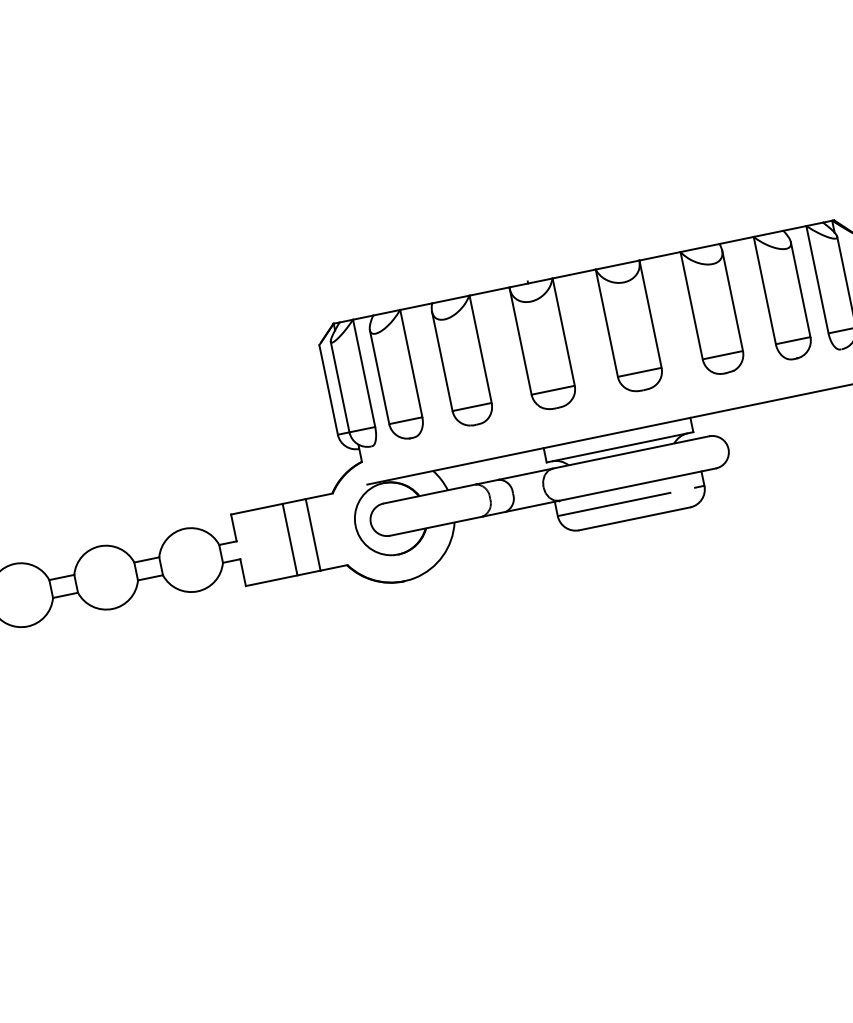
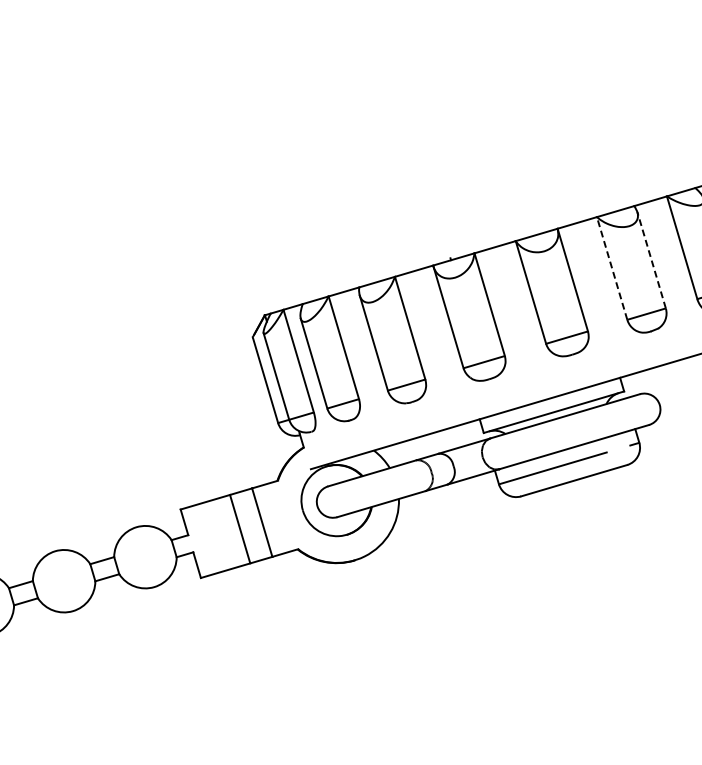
line: (732, 300) -> (651, 260), solid -> dashed
line: (691, 305) -> (611, 268), solid -> dashed

